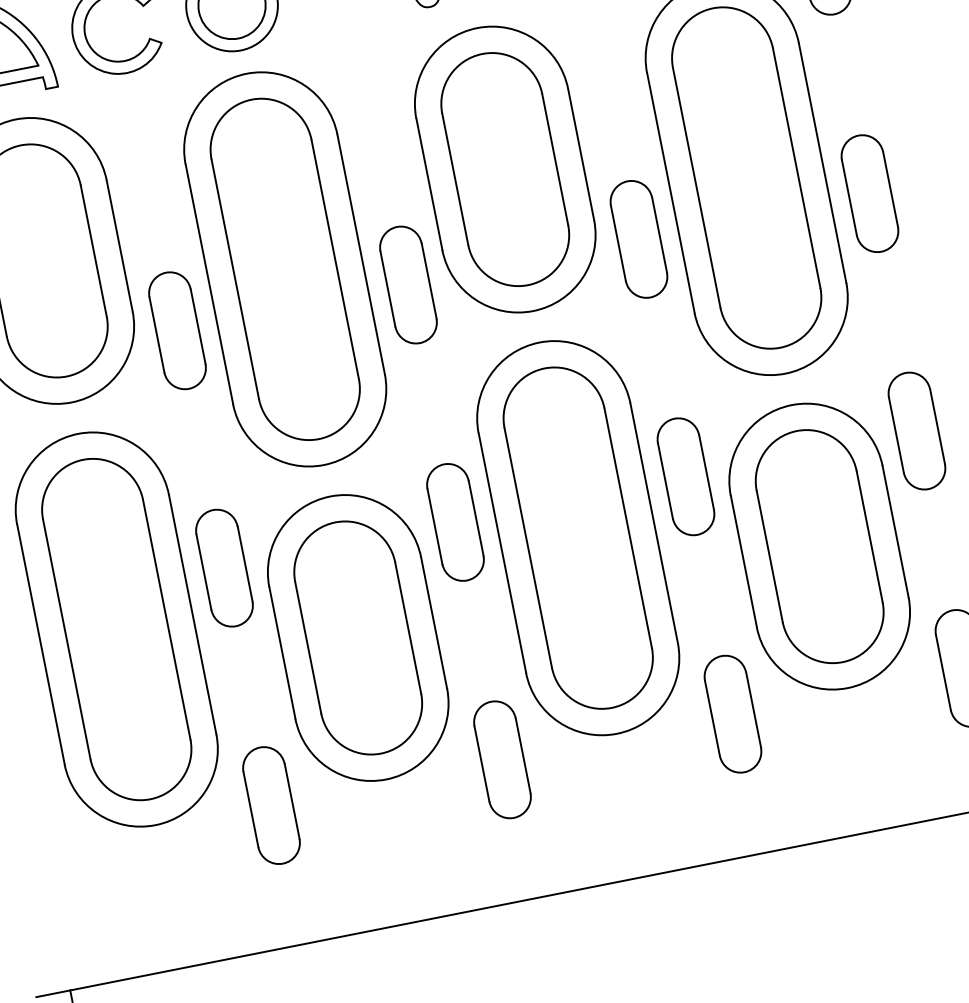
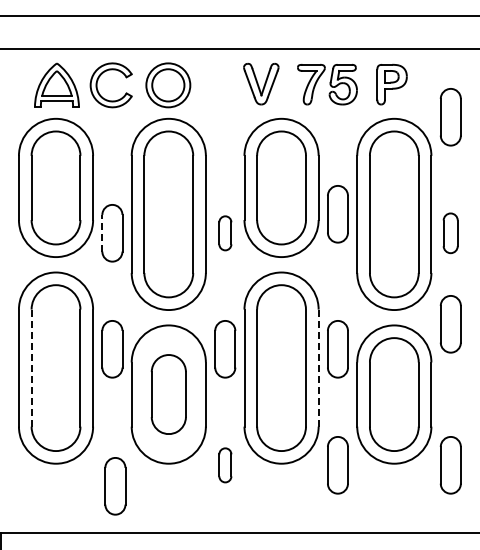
part: (869, 194) -> (450, 233), size x0.7
part: (638, 240) -> (337, 214), moved
part: (408, 285) -> (225, 233), size x0.6
line: (156, 333) -> (102, 232), solid -> dashed
part: (916, 431) -> (450, 324), moved
line: (653, 523) -> (318, 368), solid -> dashed
part: (357, 637) -> (168, 394), size x0.7
line: (66, 640) -> (31, 368), solid -> dashed
part: (502, 760) -> (225, 465), size x0.6
part: (271, 805) -> (115, 486), moved

